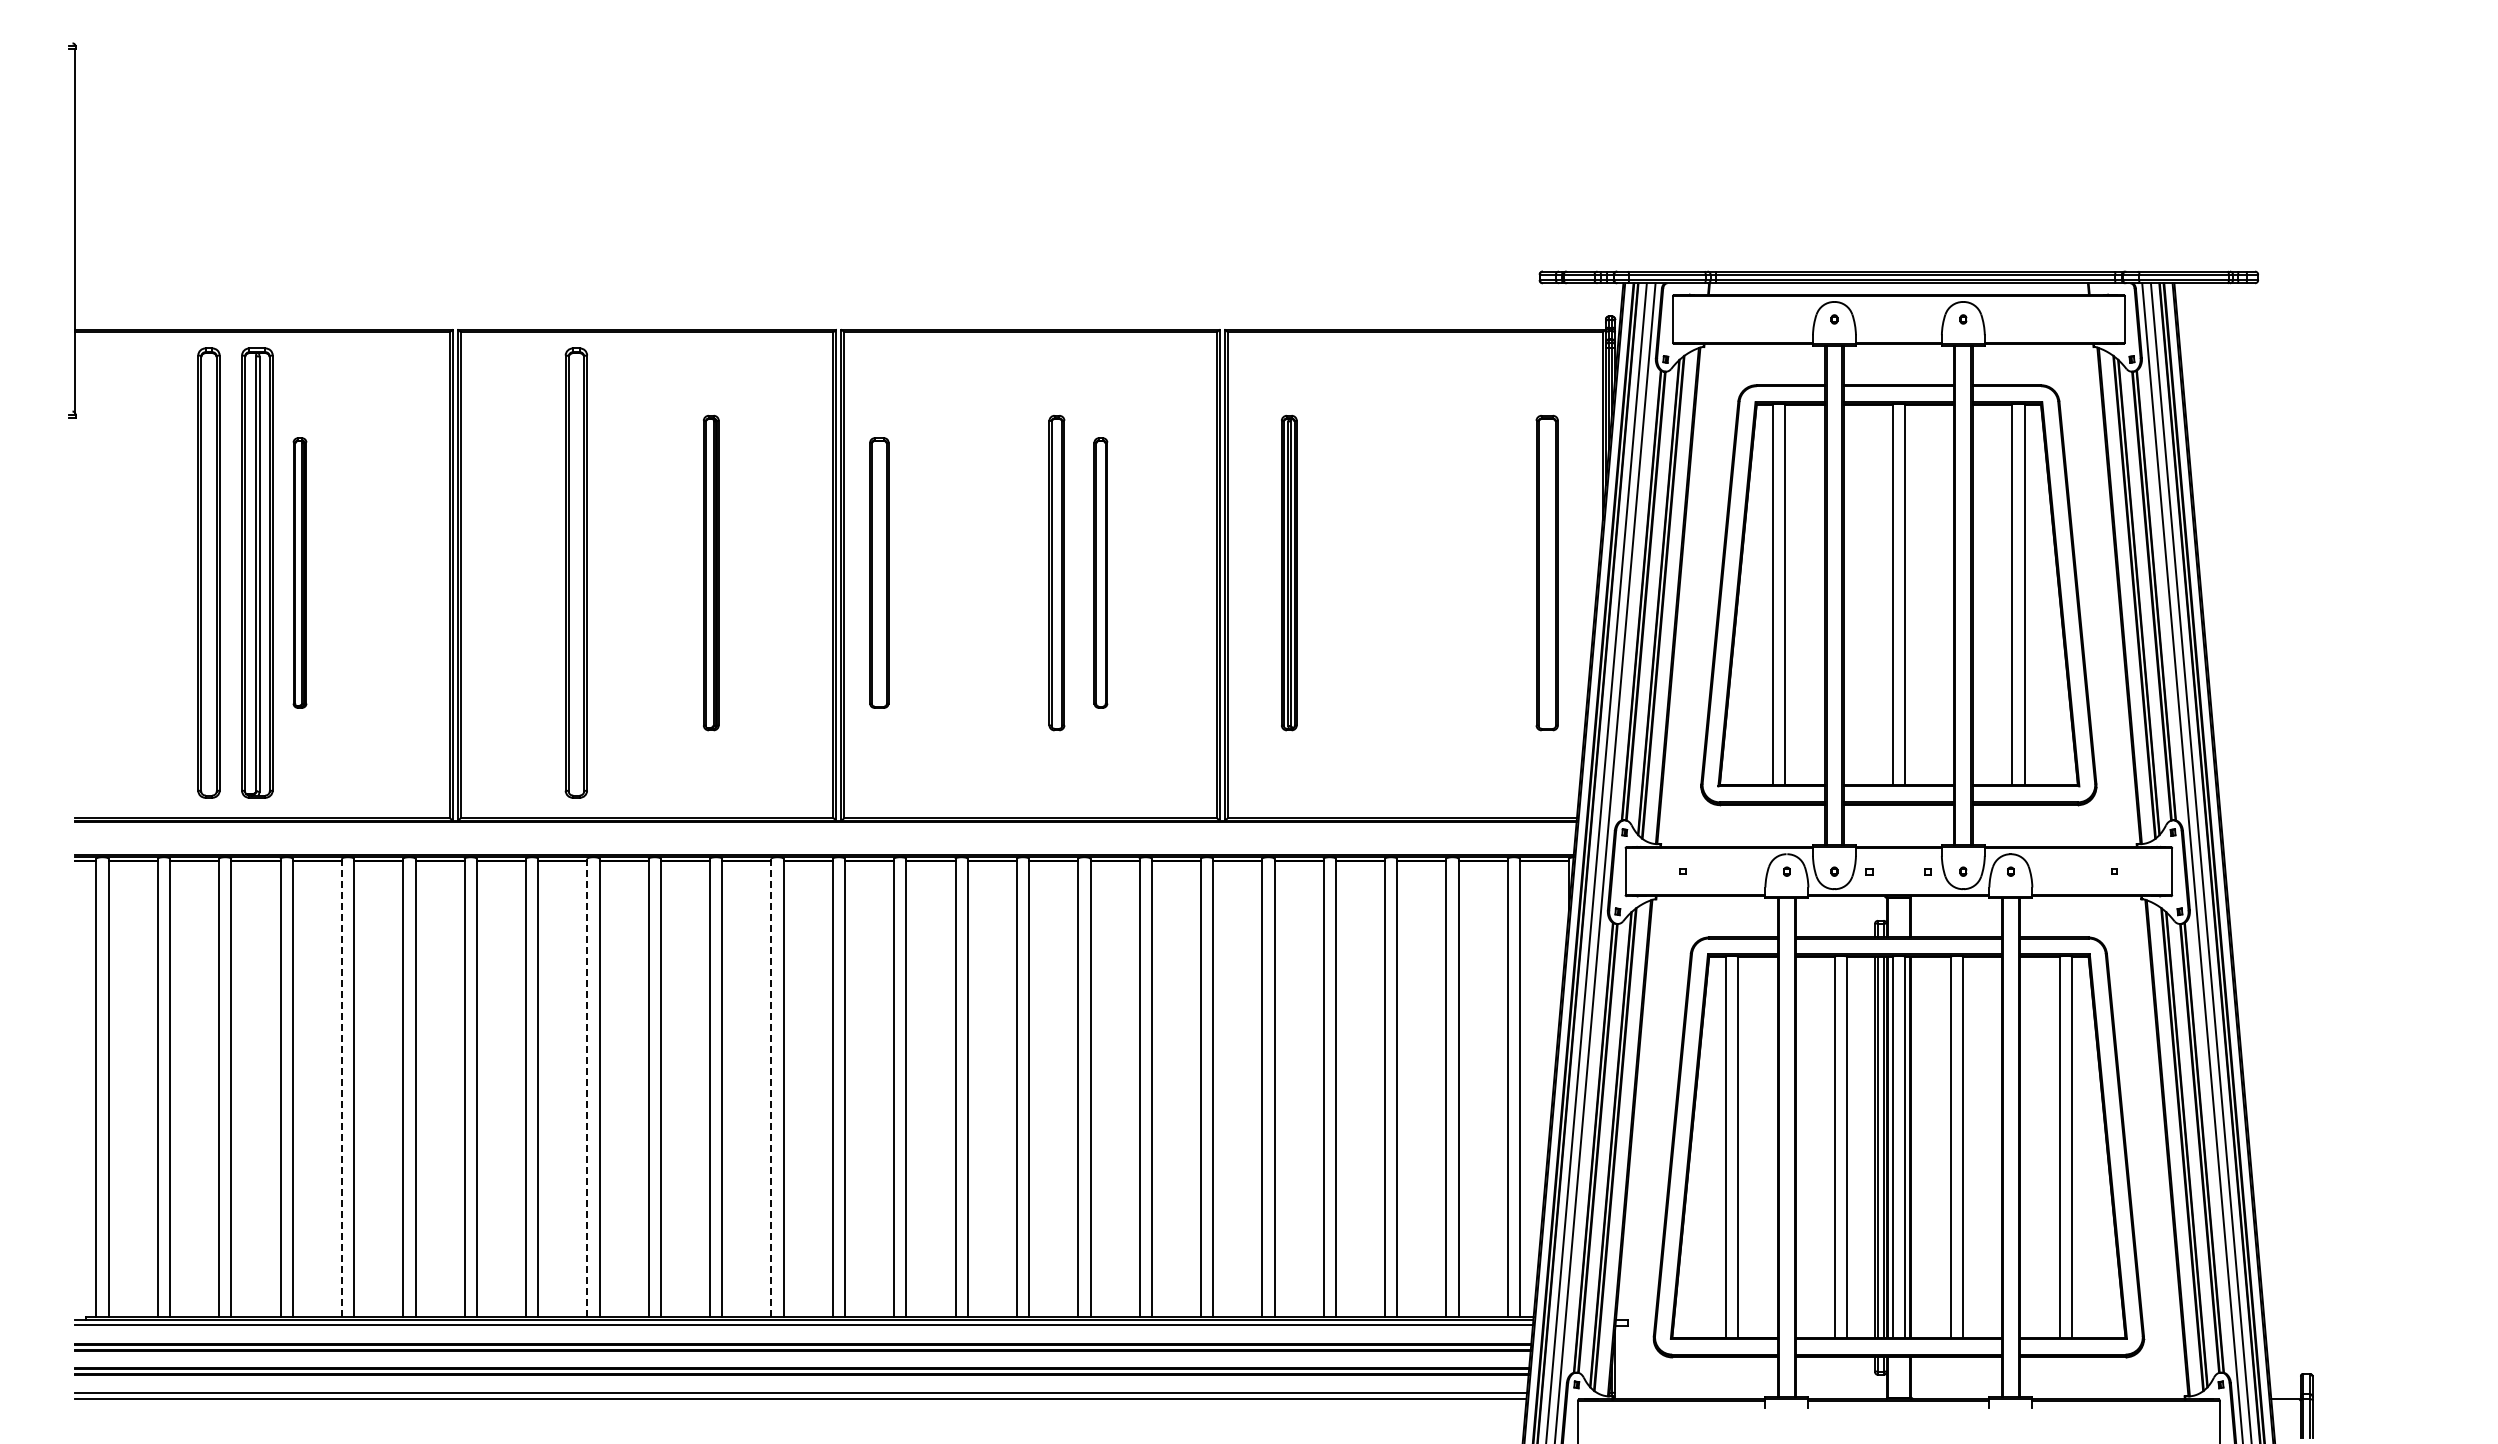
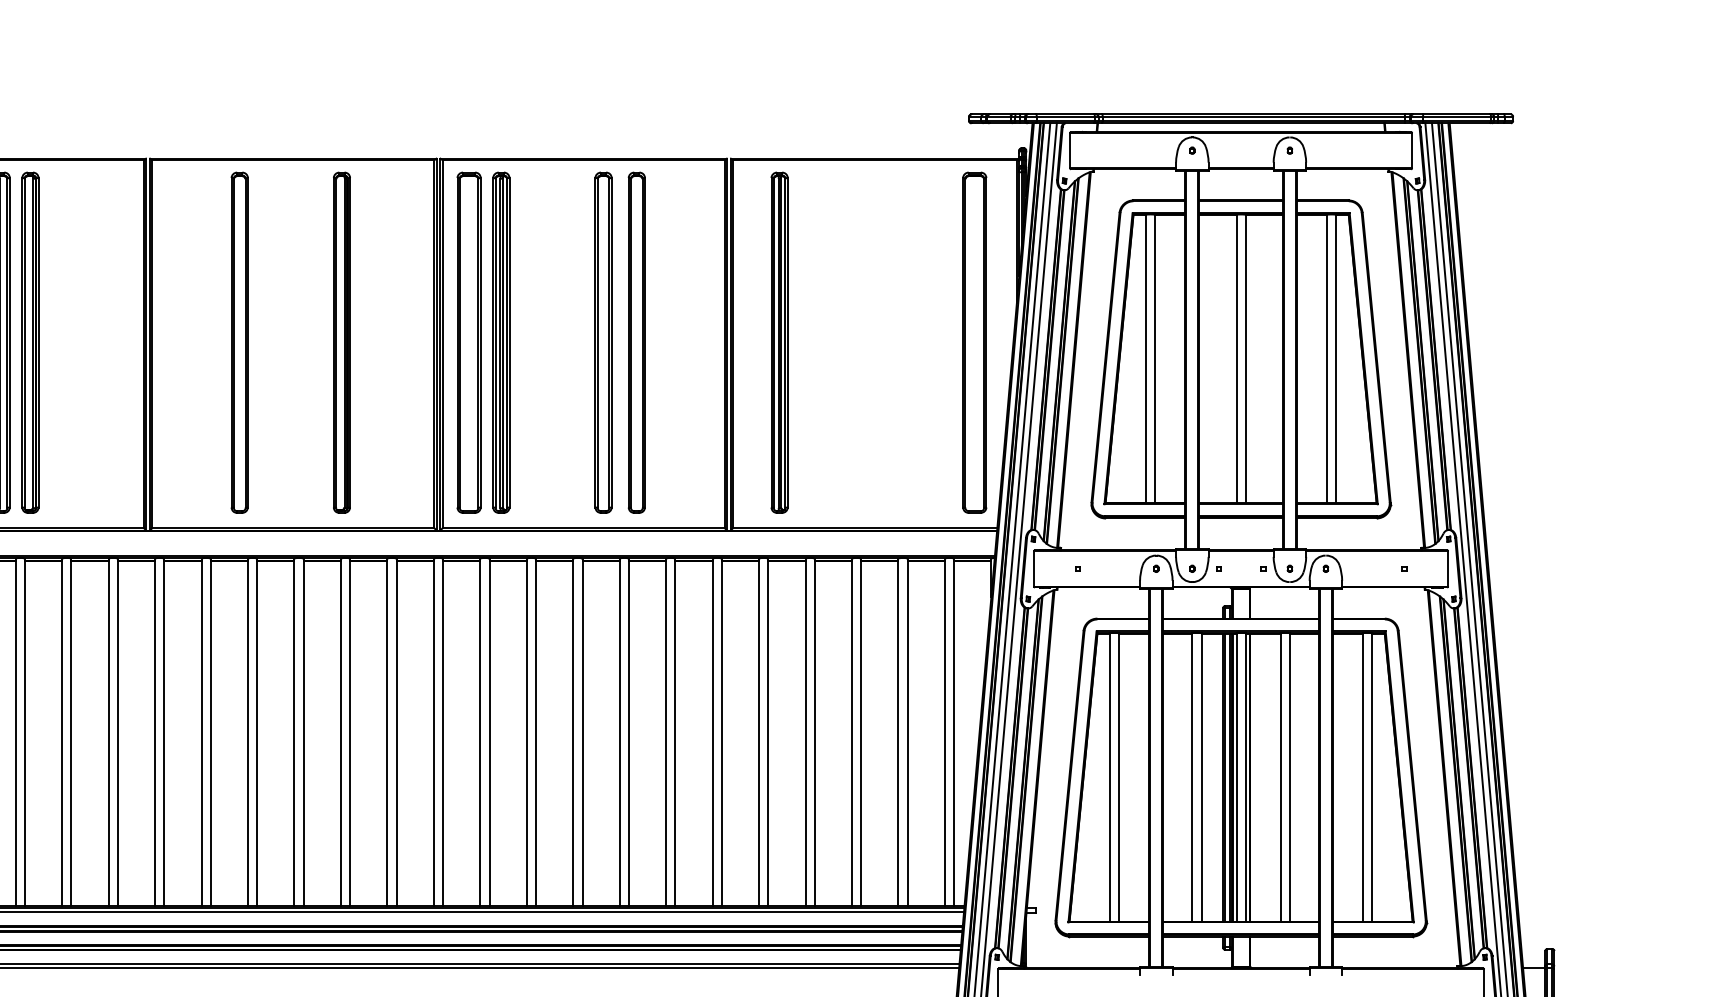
part: (299, 572) -> (30, 342), size x1.67
part: (710, 572) -> (341, 342), size x1.43
part: (879, 572) -> (469, 342), size x1.67
part: (921, 572) -> (501, 342), added
part: (1056, 572) -> (603, 342), size x1.43
part: (1100, 572) -> (636, 342), size x1.67
part: (1288, 572) -> (778, 342), size x1.43
part: (1547, 572) -> (975, 342), size x1.43
line: (341, 1088) -> (61, 733), dashed -> solid
line: (587, 1088) -> (248, 733), dashed -> solid
line: (771, 1088) -> (387, 733), dashed -> solid

